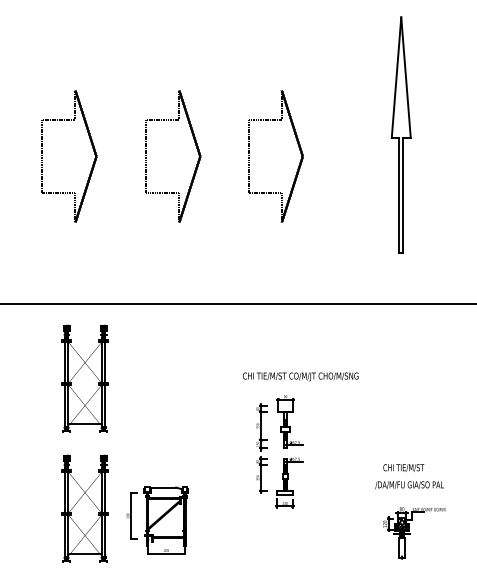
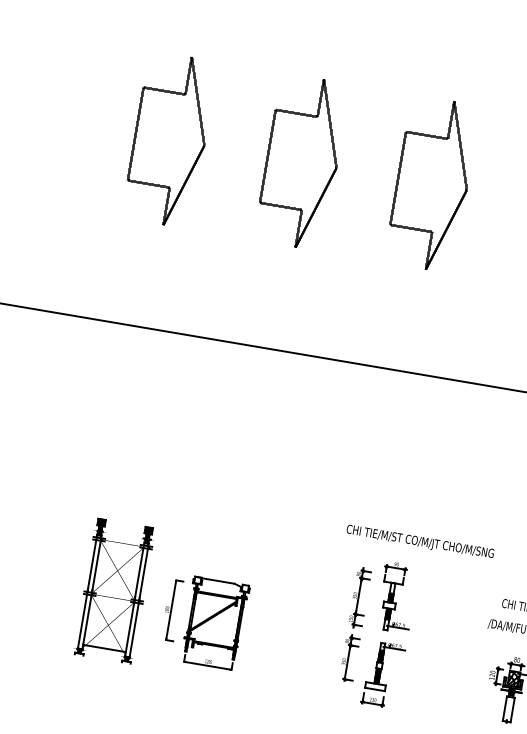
part: (84, 378) -> (141, 425), removed
part: (300, 440) -> (406, 623), moved

